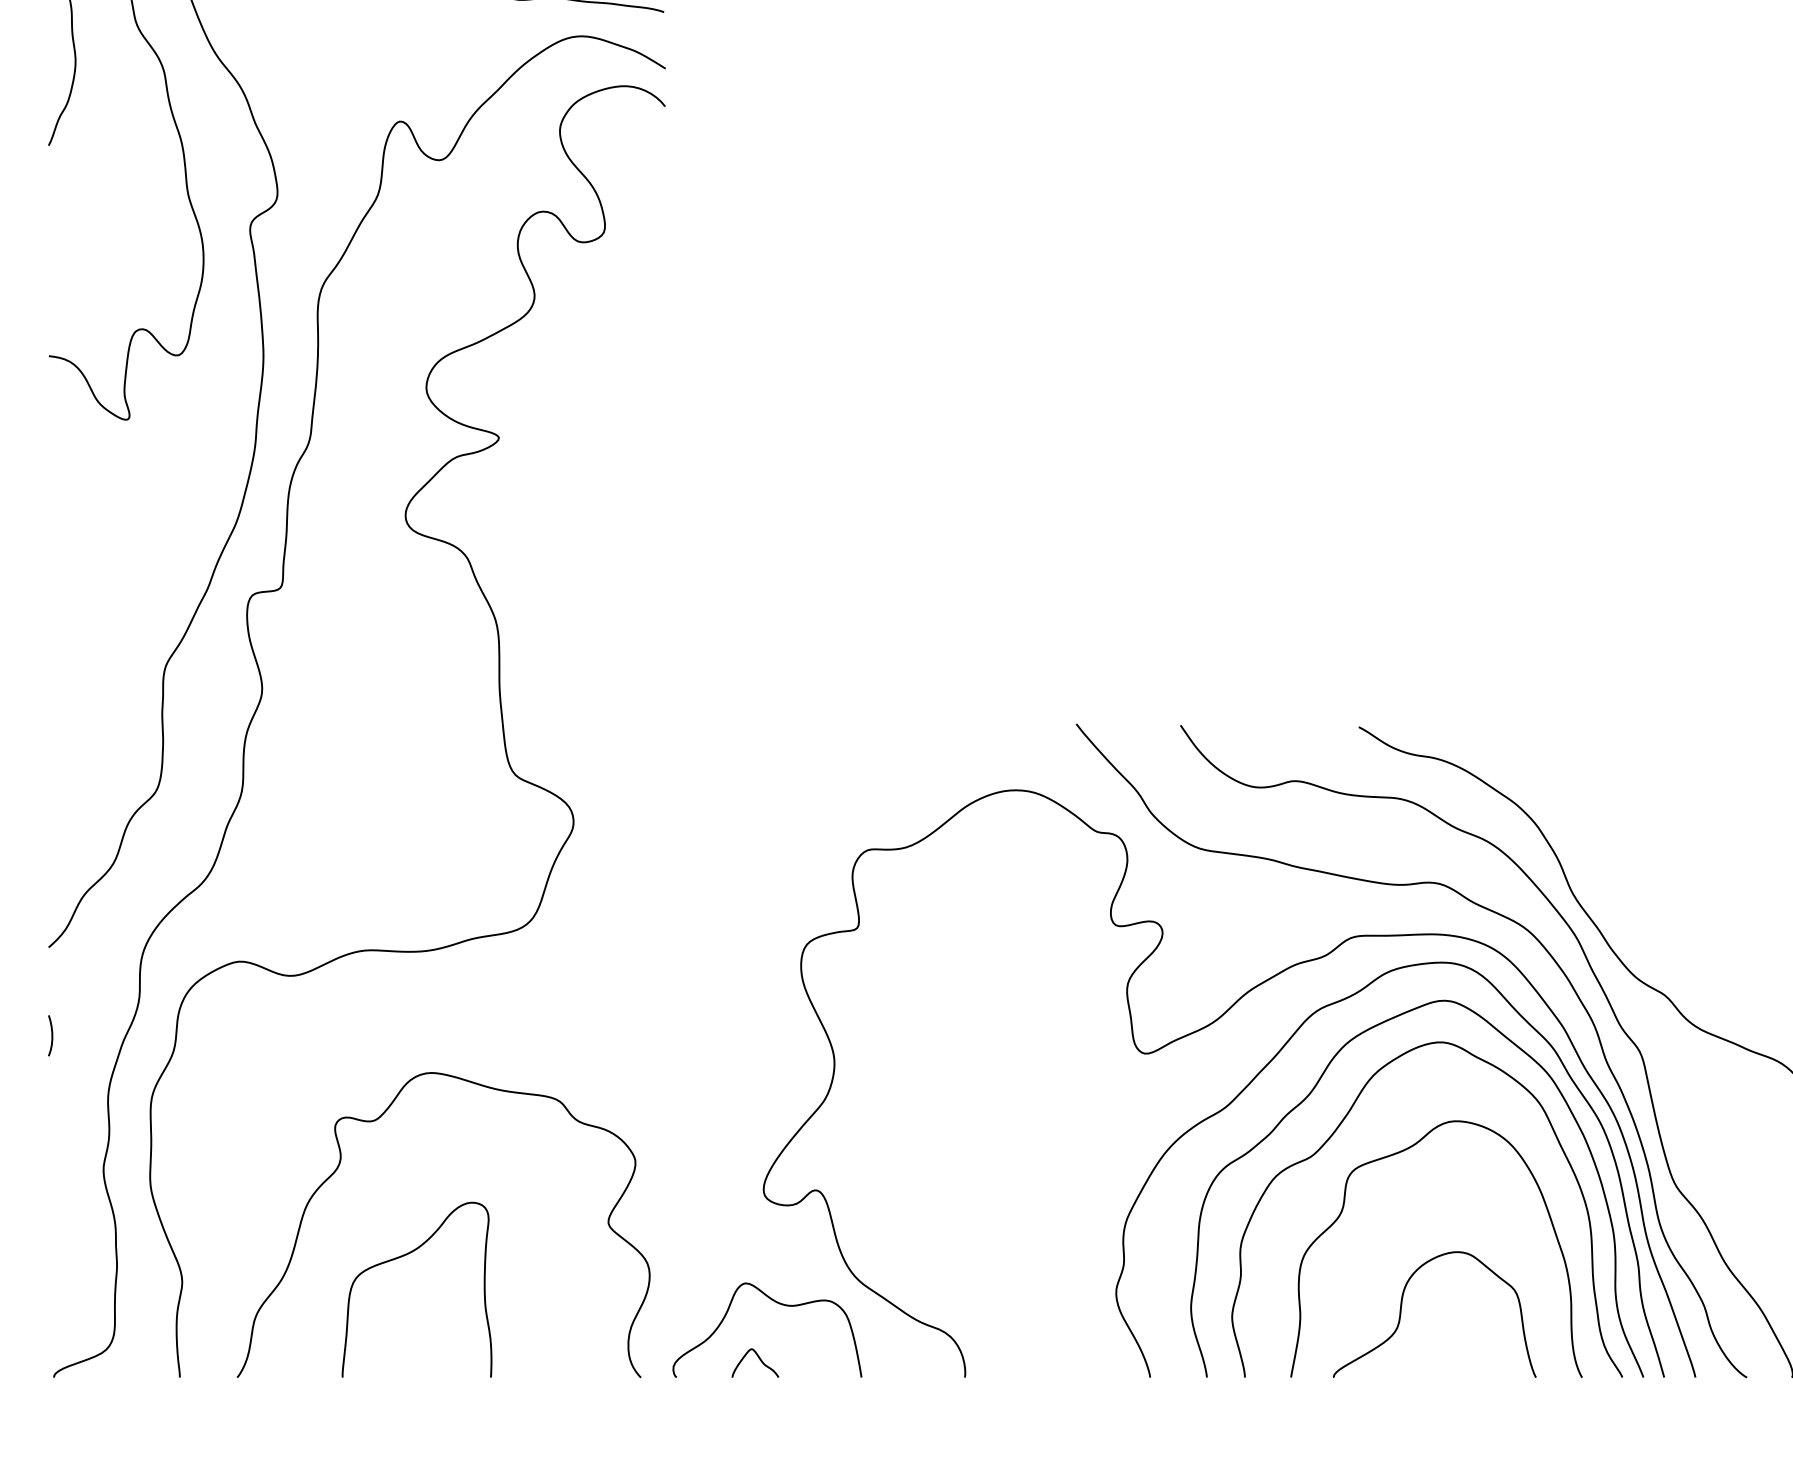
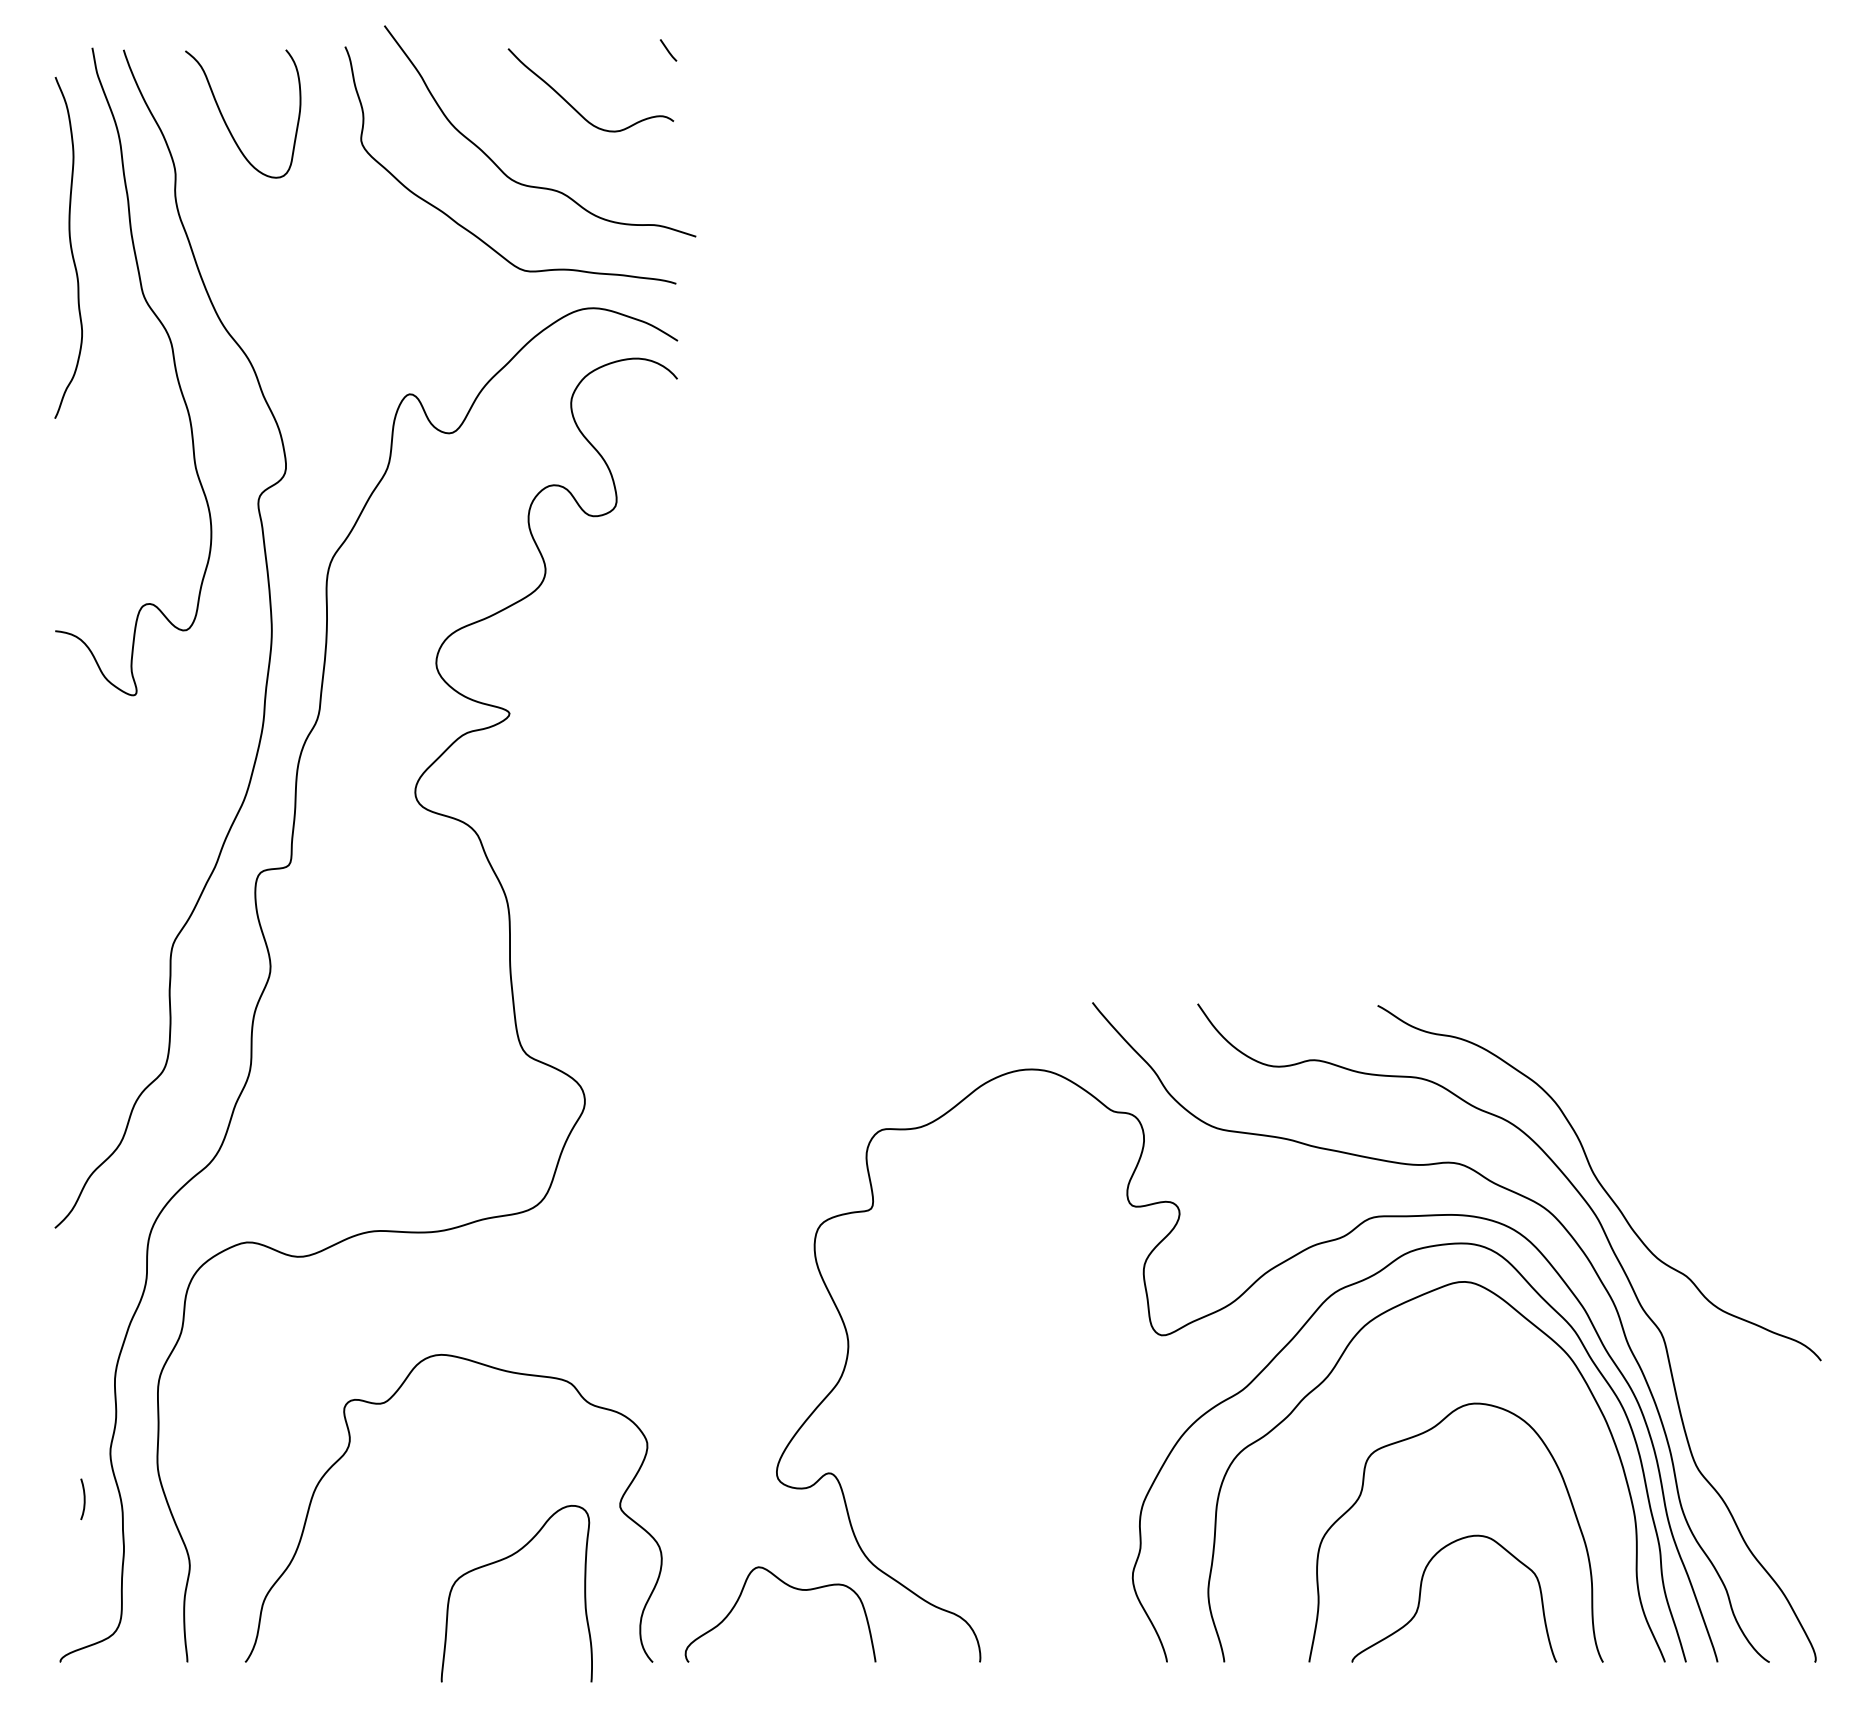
curve: (51, 1035) -> (83, 1499), moved
curve: (1332, 1136) -> (1351, 1418), removed
curve: (403, 1256) -> (503, 1560), moved
curve: (759, 1359) -> (772, 1644), removed

